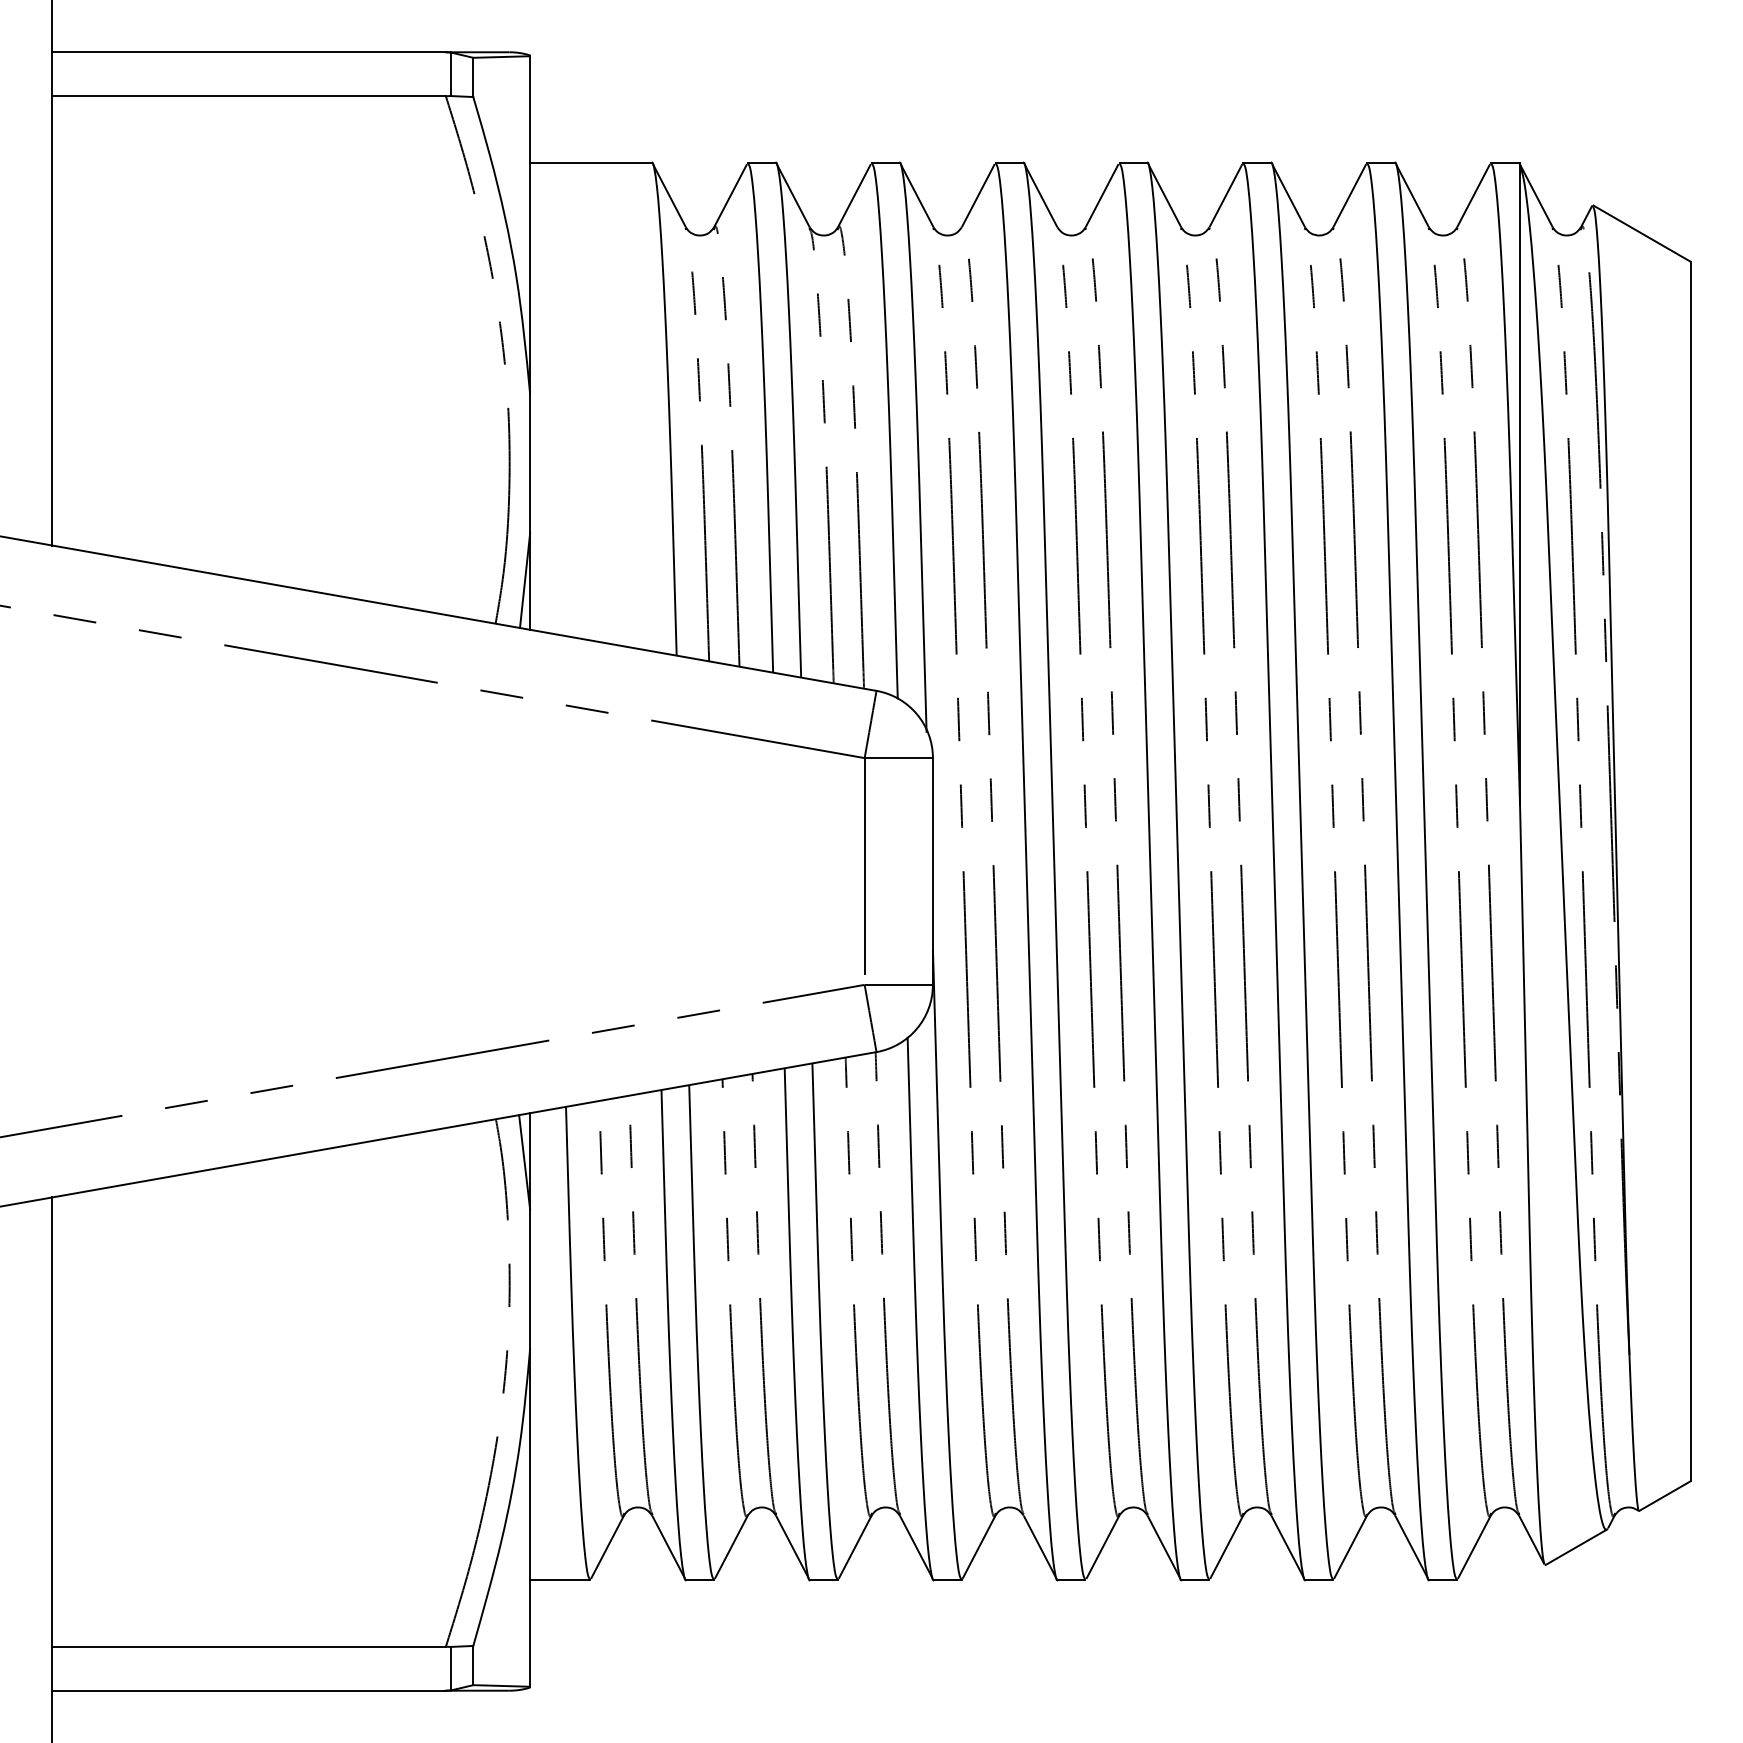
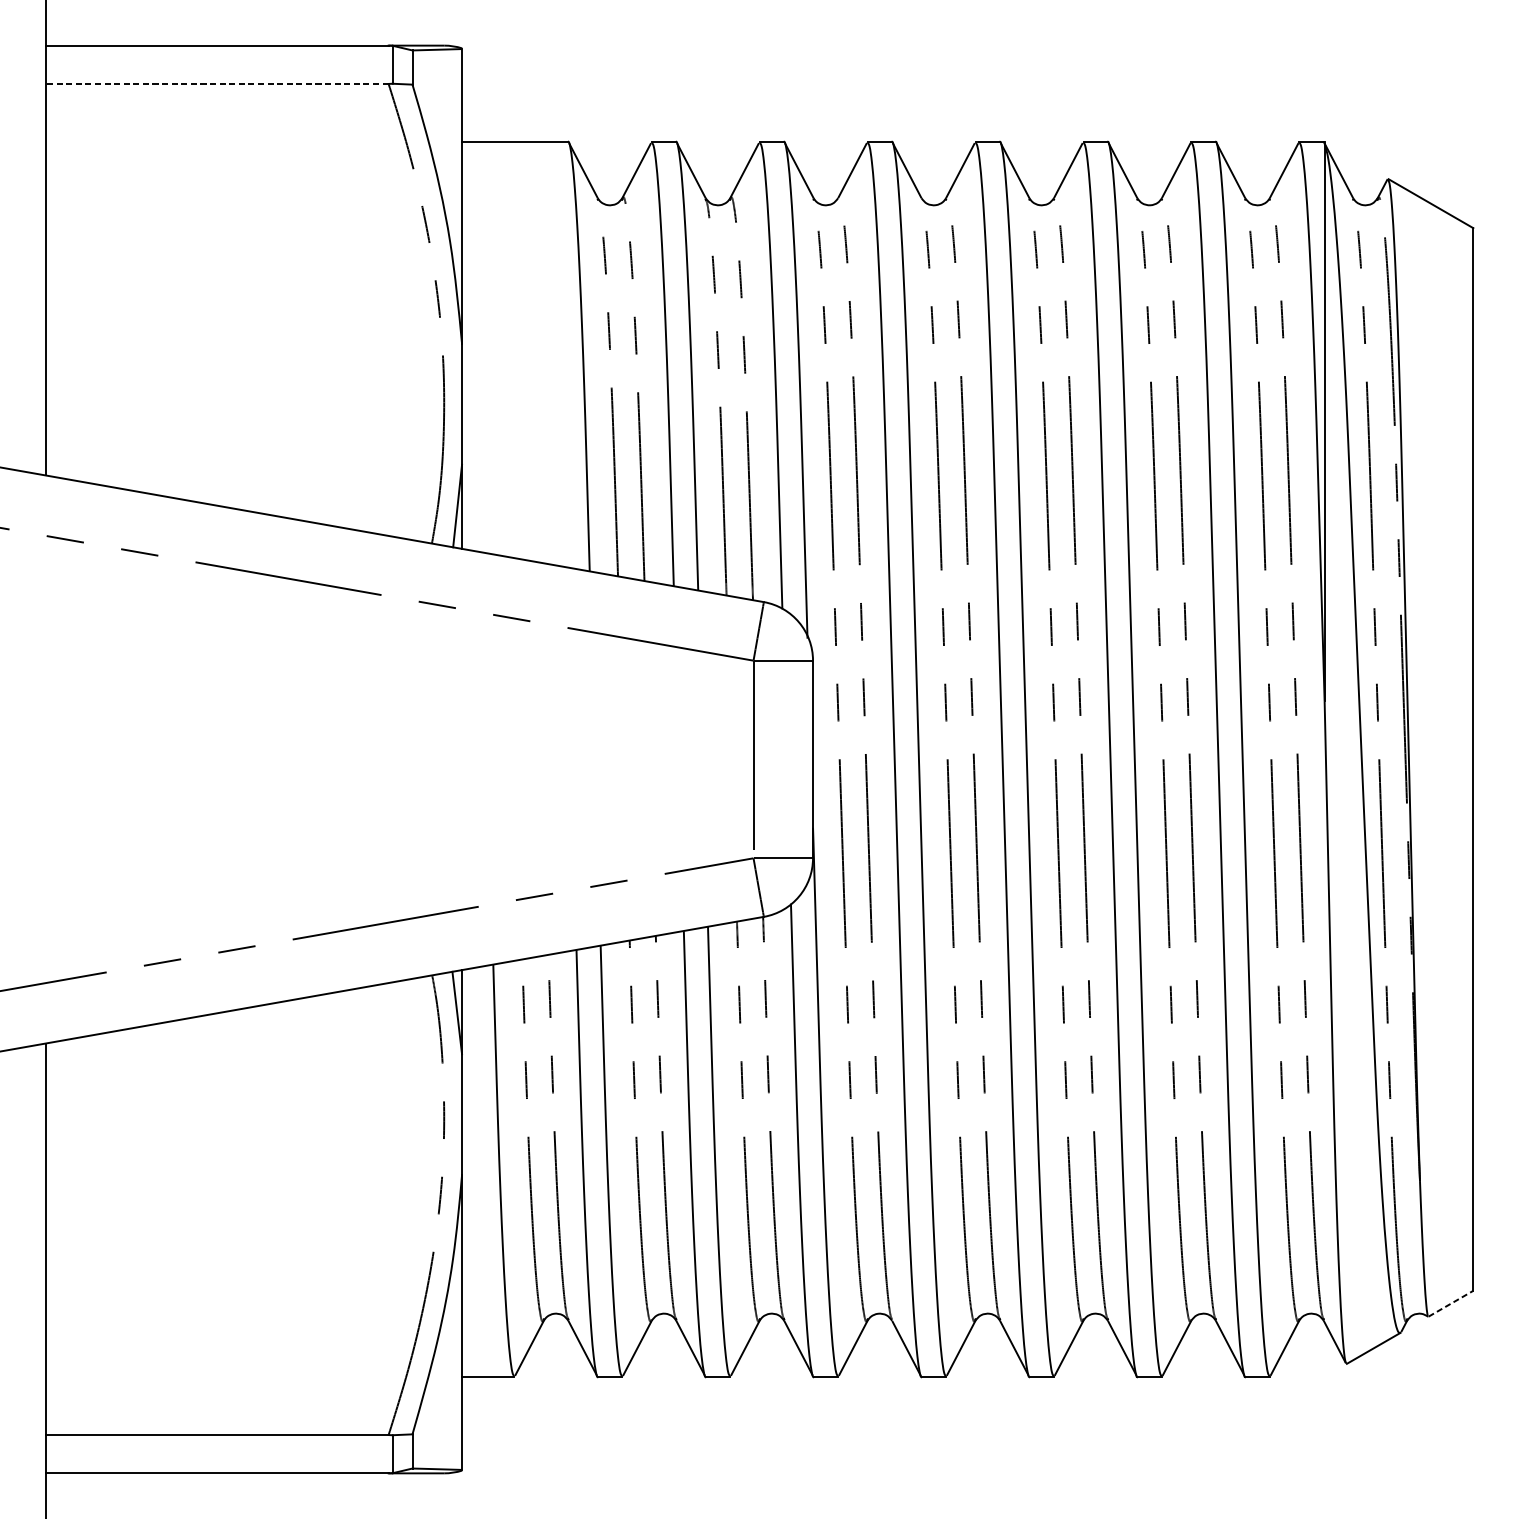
line: (249, 96) -> (217, 84), solid -> dashed
line: (1665, 1496) -> (1451, 1304), solid -> dashed

